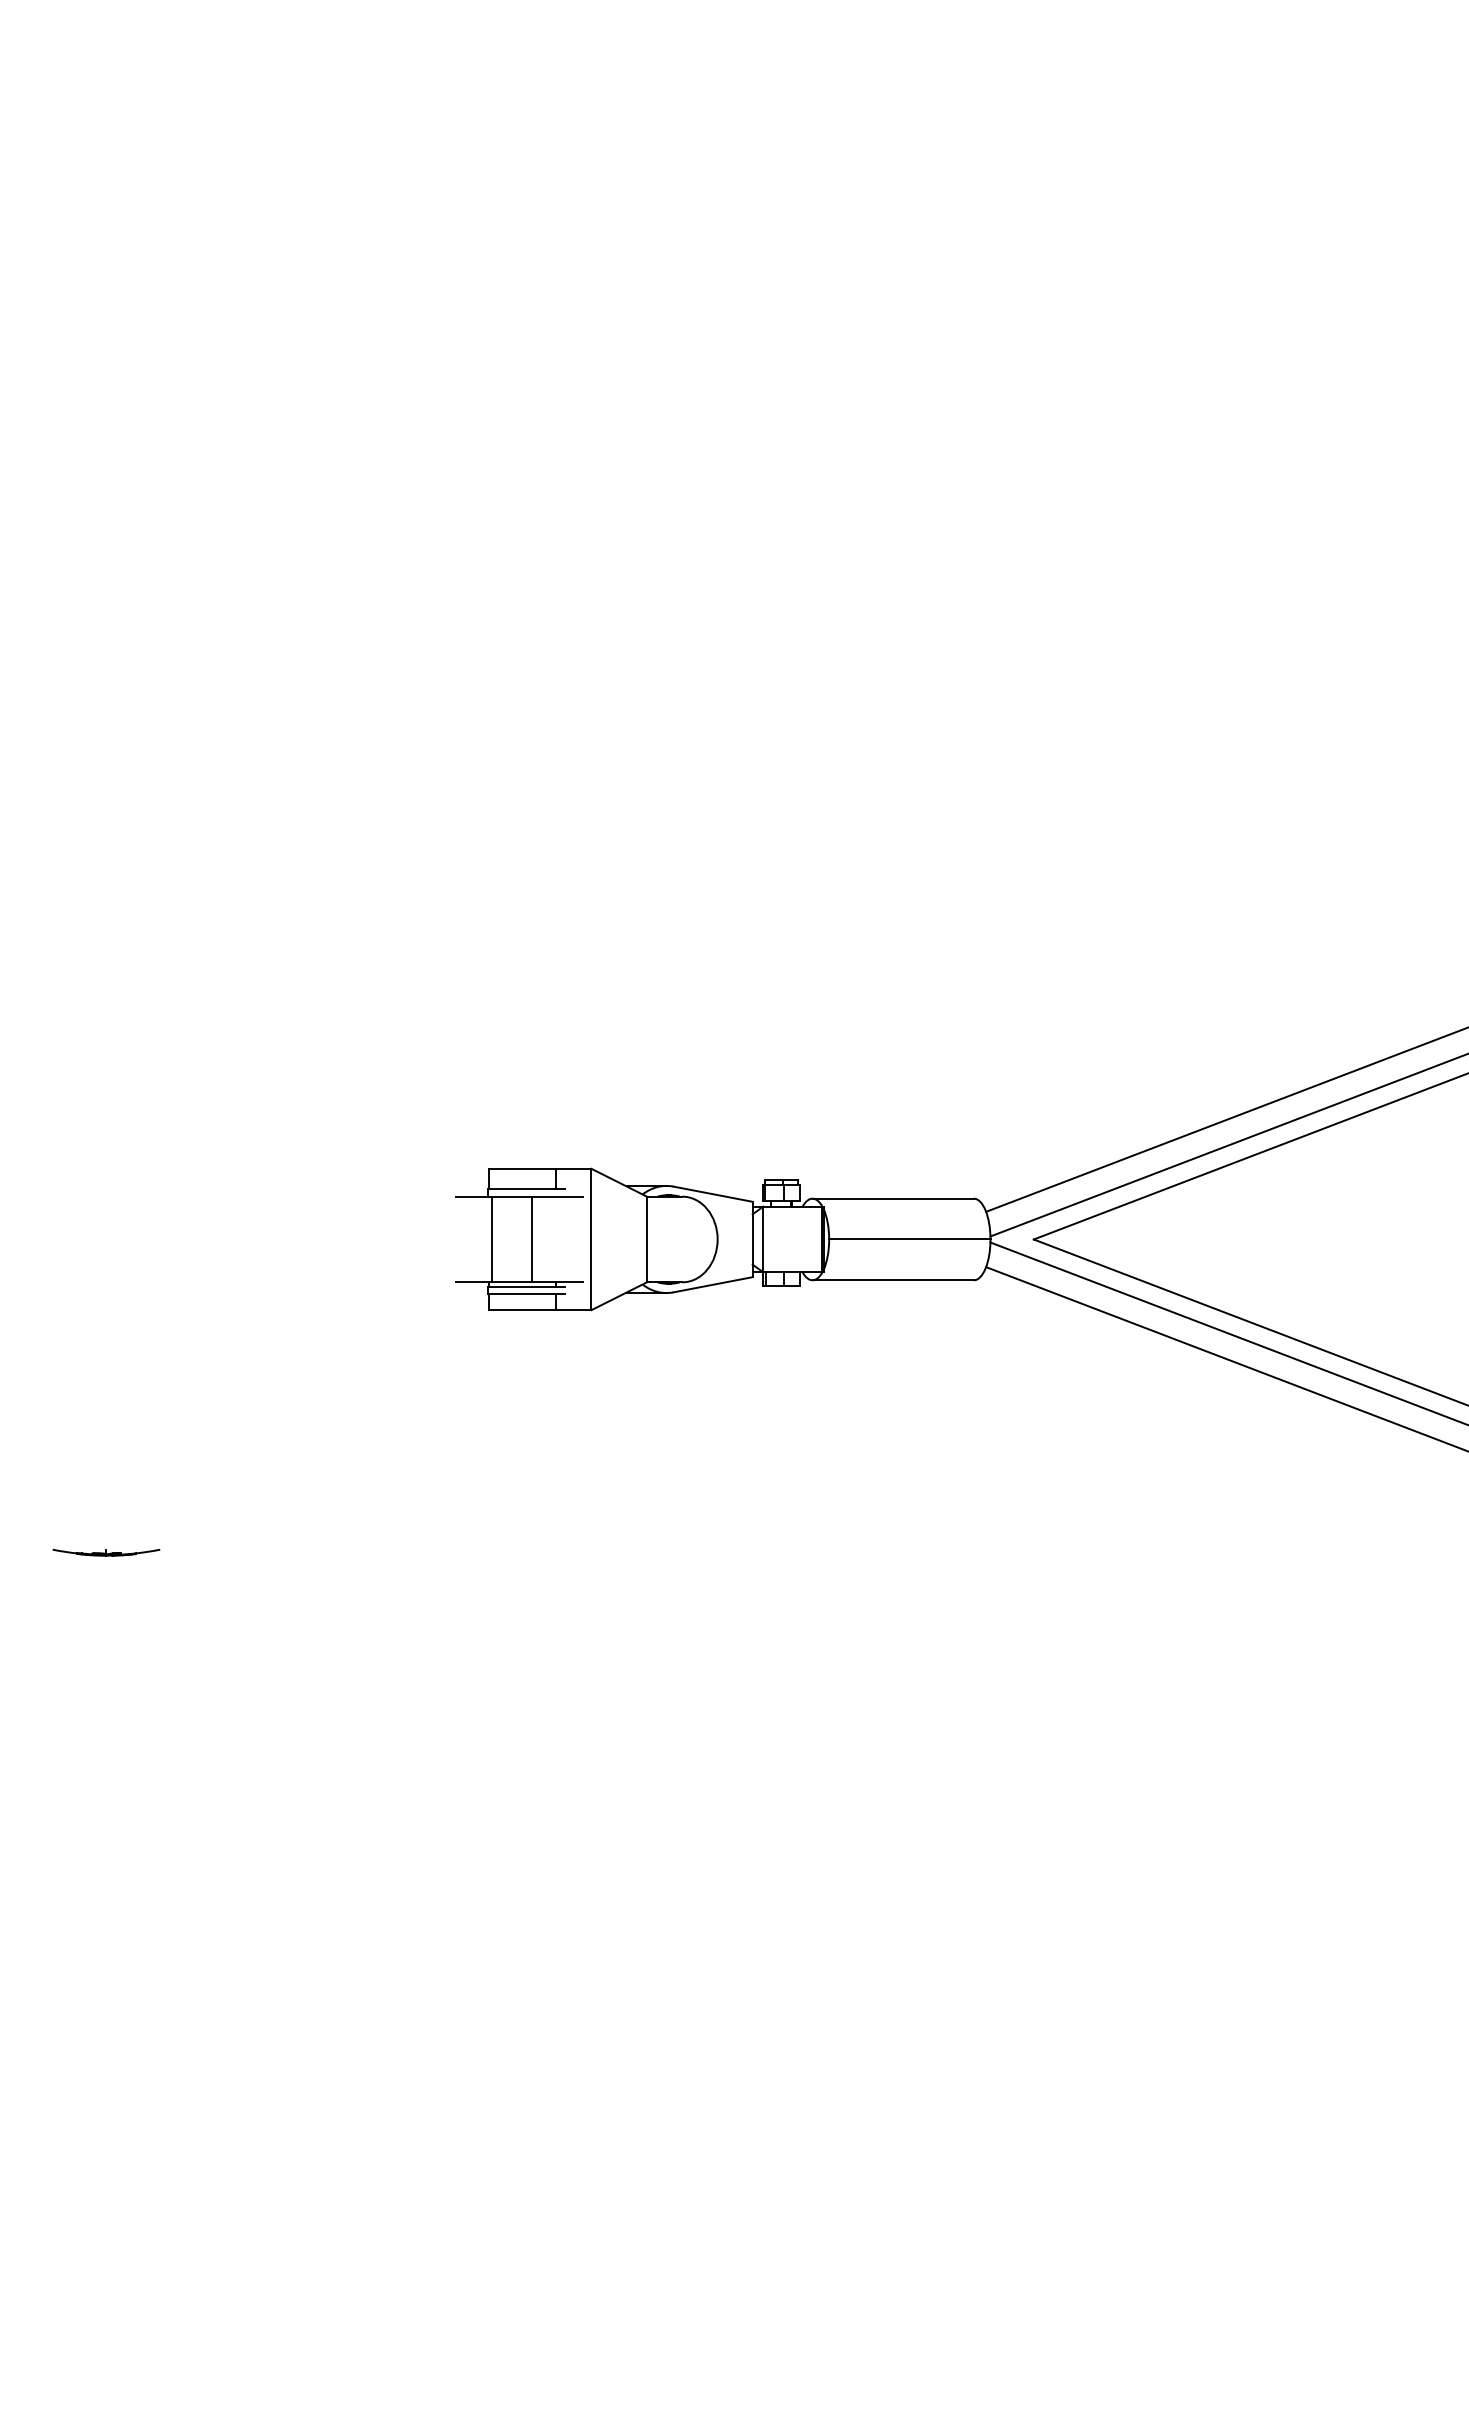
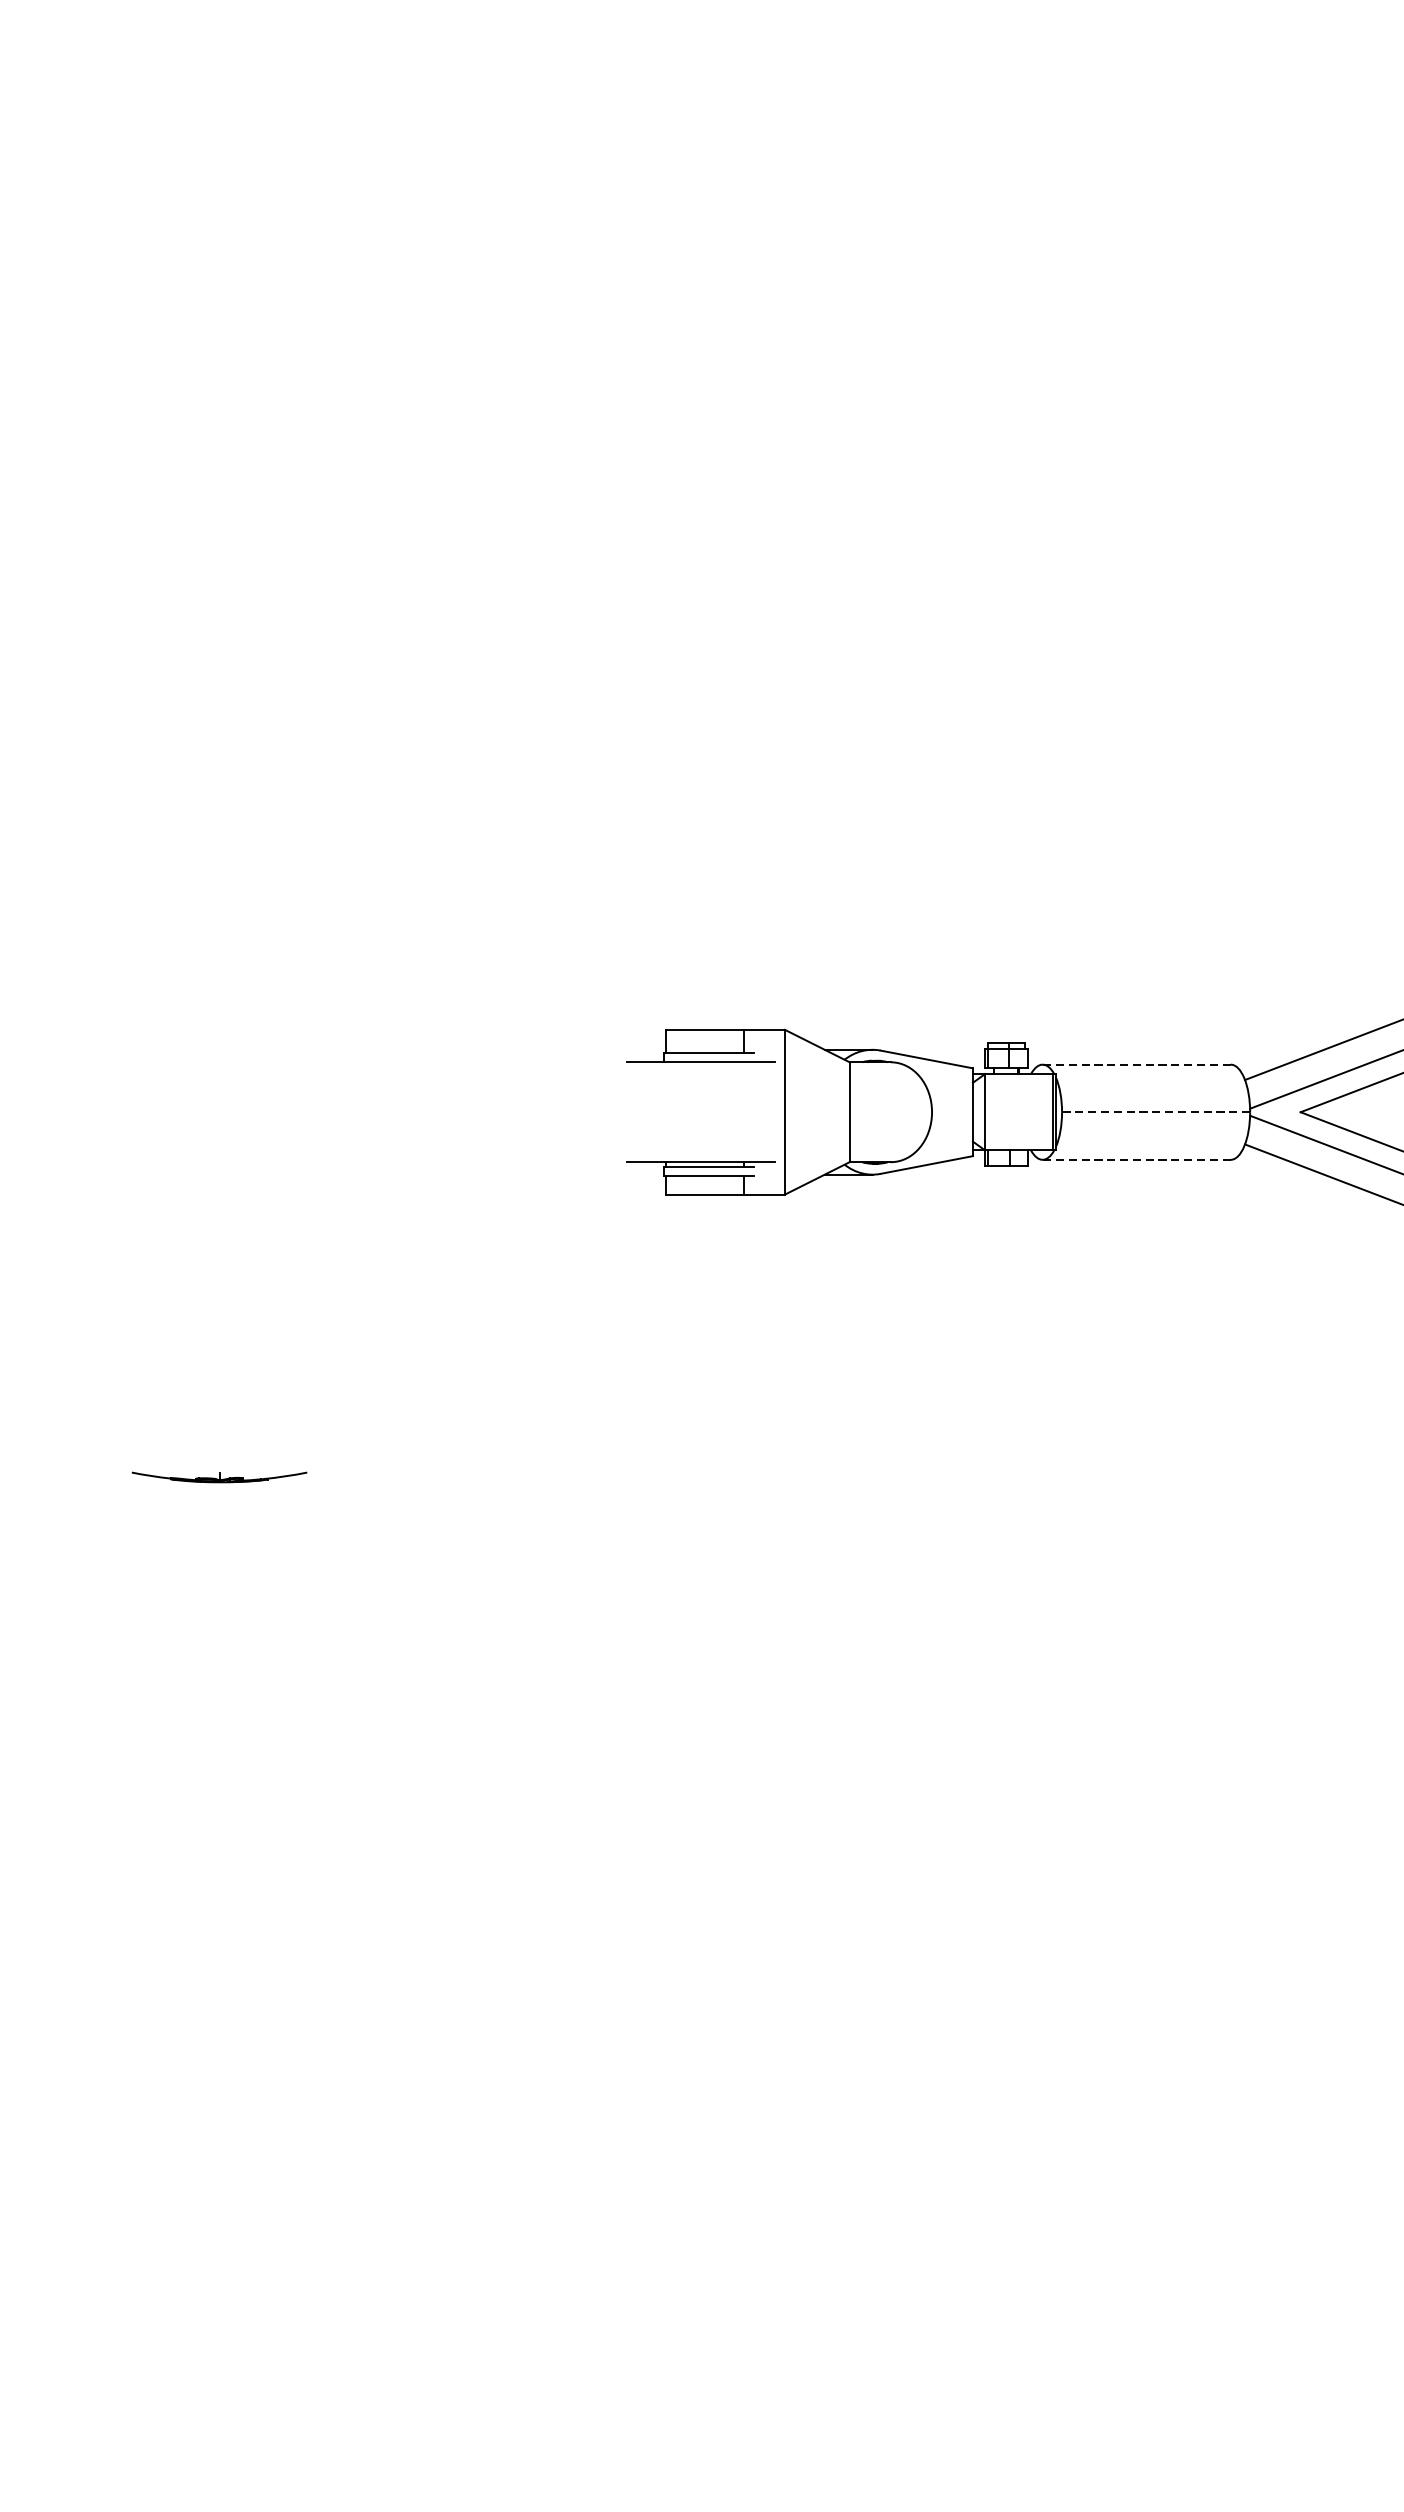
line: (893, 1198) -> (1137, 1064), solid -> dashed
line: (491, 1239) -> (668, 1112), removed
line: (531, 1239) -> (715, 1112), removed
line: (909, 1239) -> (1155, 1112), solid -> dashed
line: (893, 1280) -> (1137, 1160), solid -> dashed
part: (106, 1552) -> (219, 1477), size x1.4

